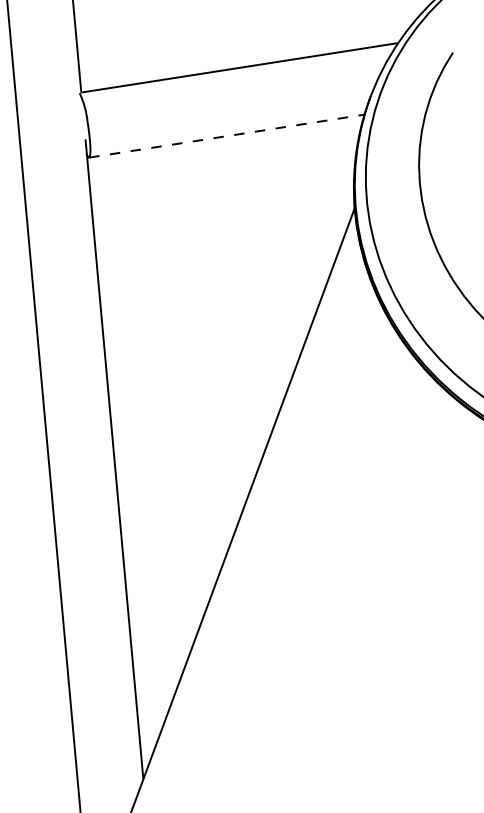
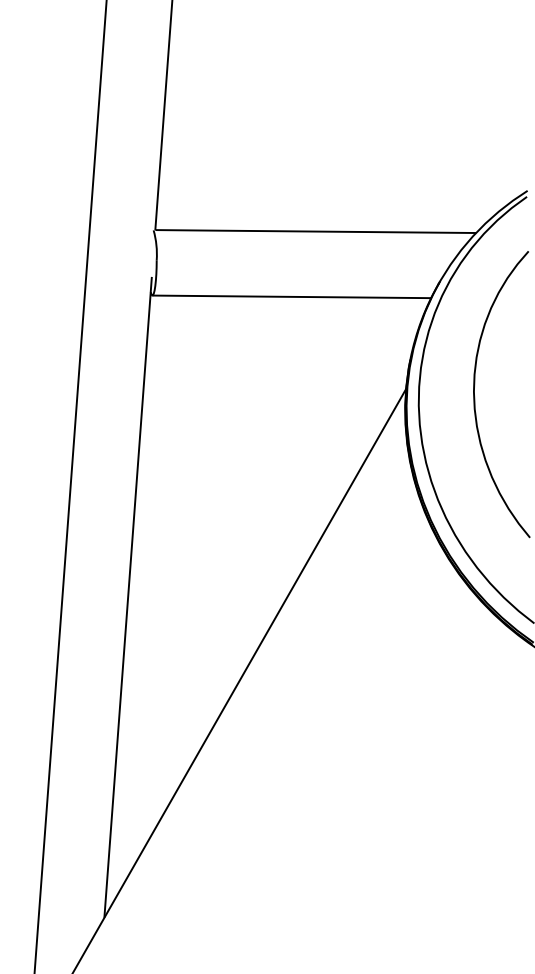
line: (226, 135) -> (291, 296), dashed -> solid

